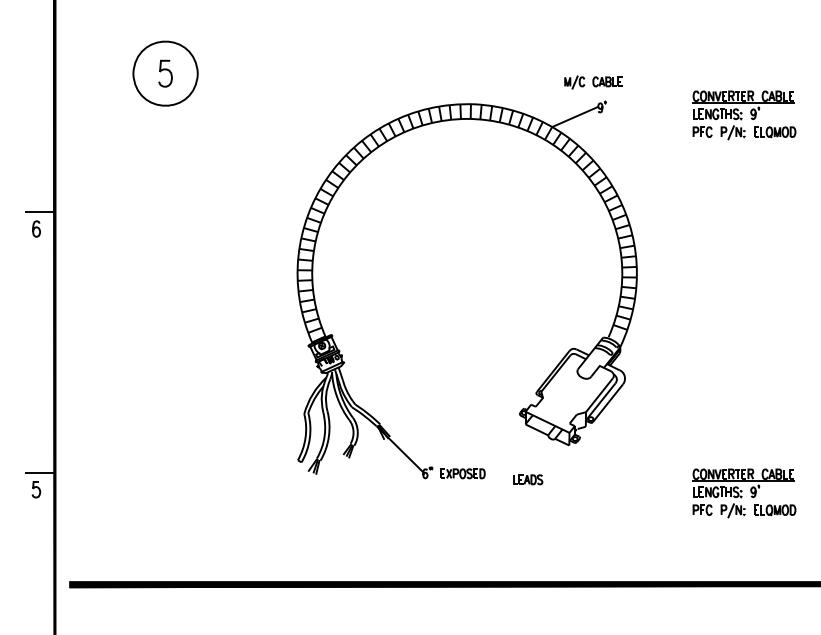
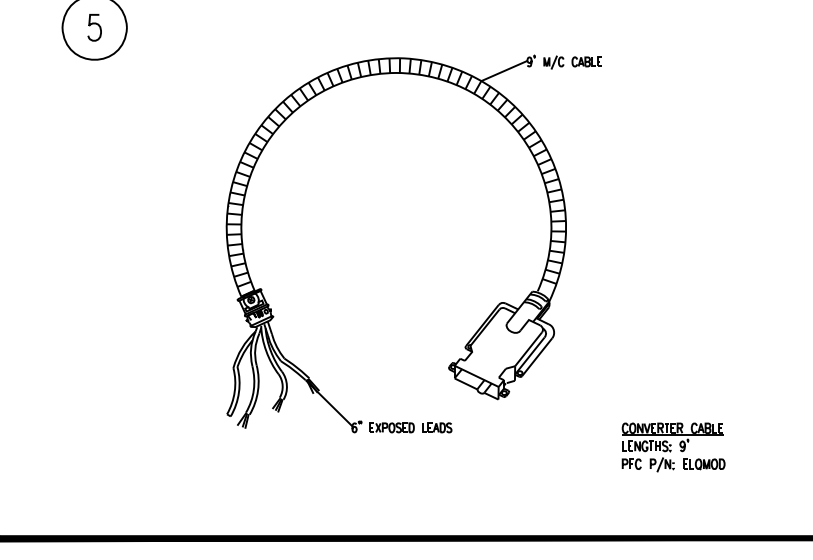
part: (593, 82) -> (572, 62), moved
part: (744, 115) -> (673, 69), removed
part: (528, 479) -> (437, 427), moved

